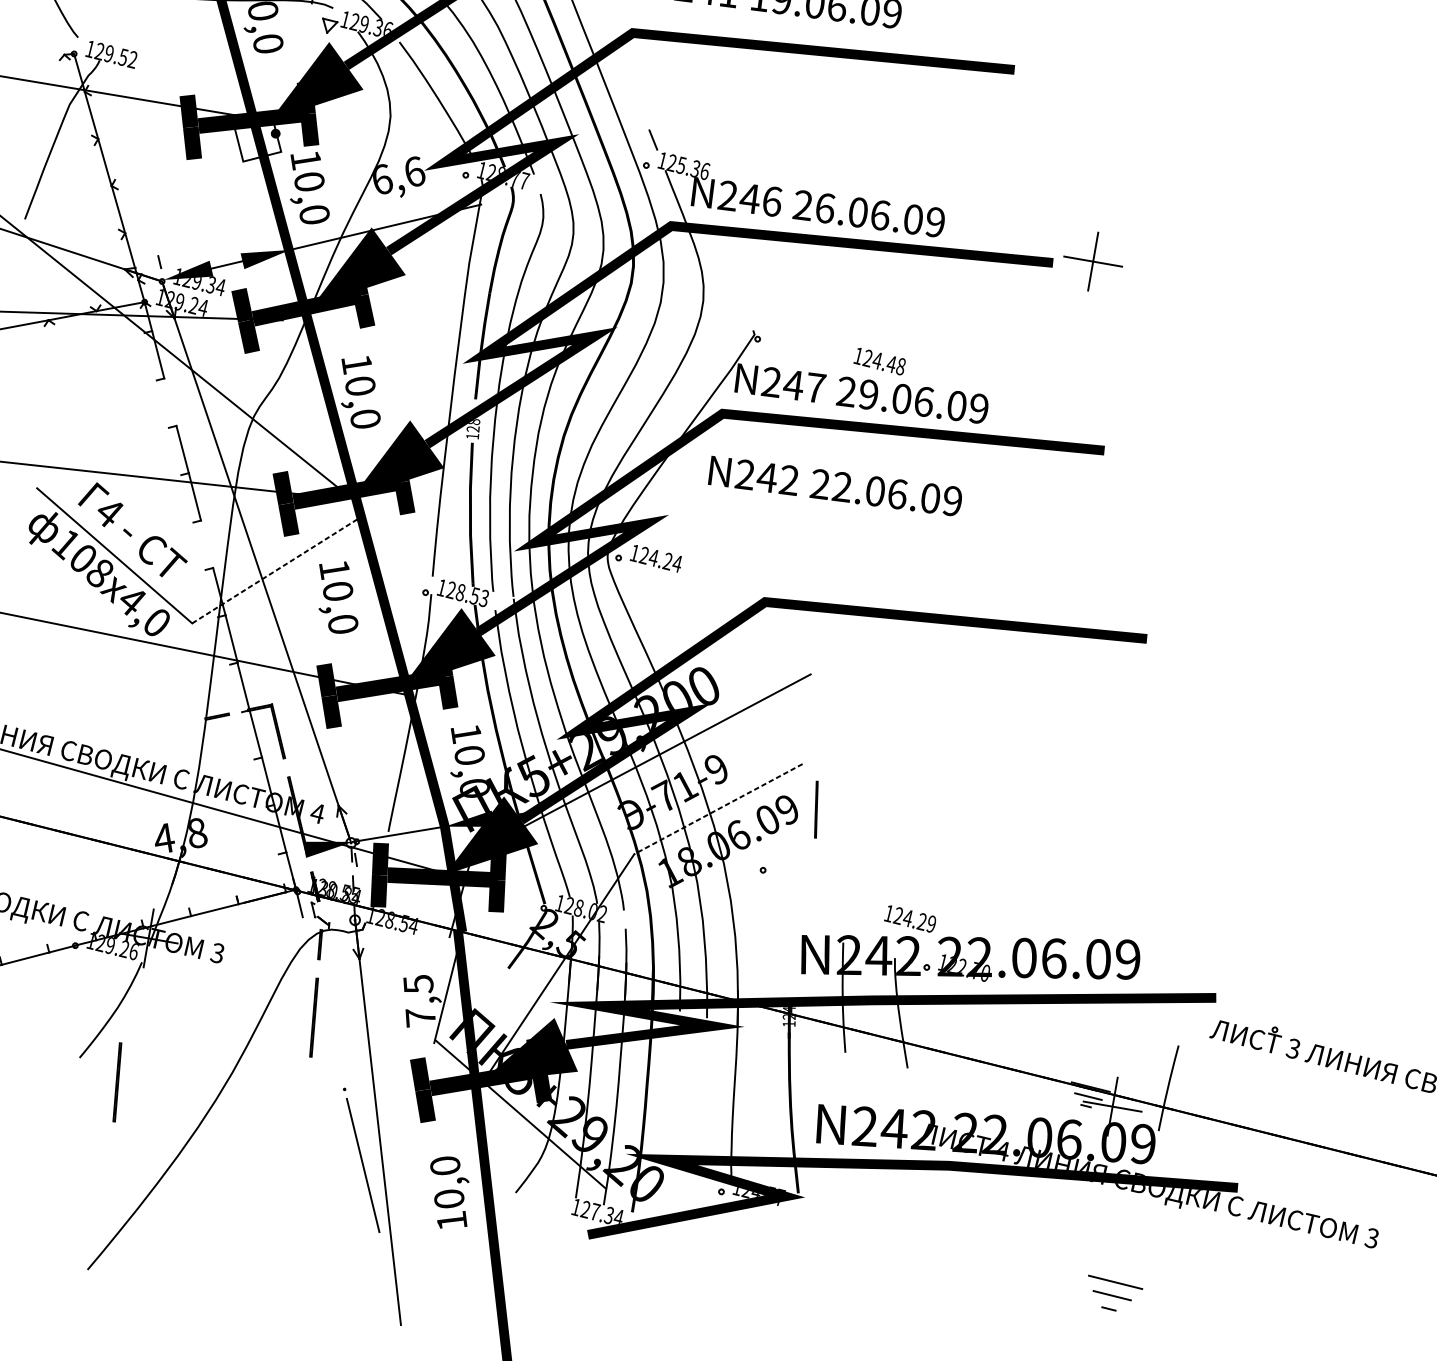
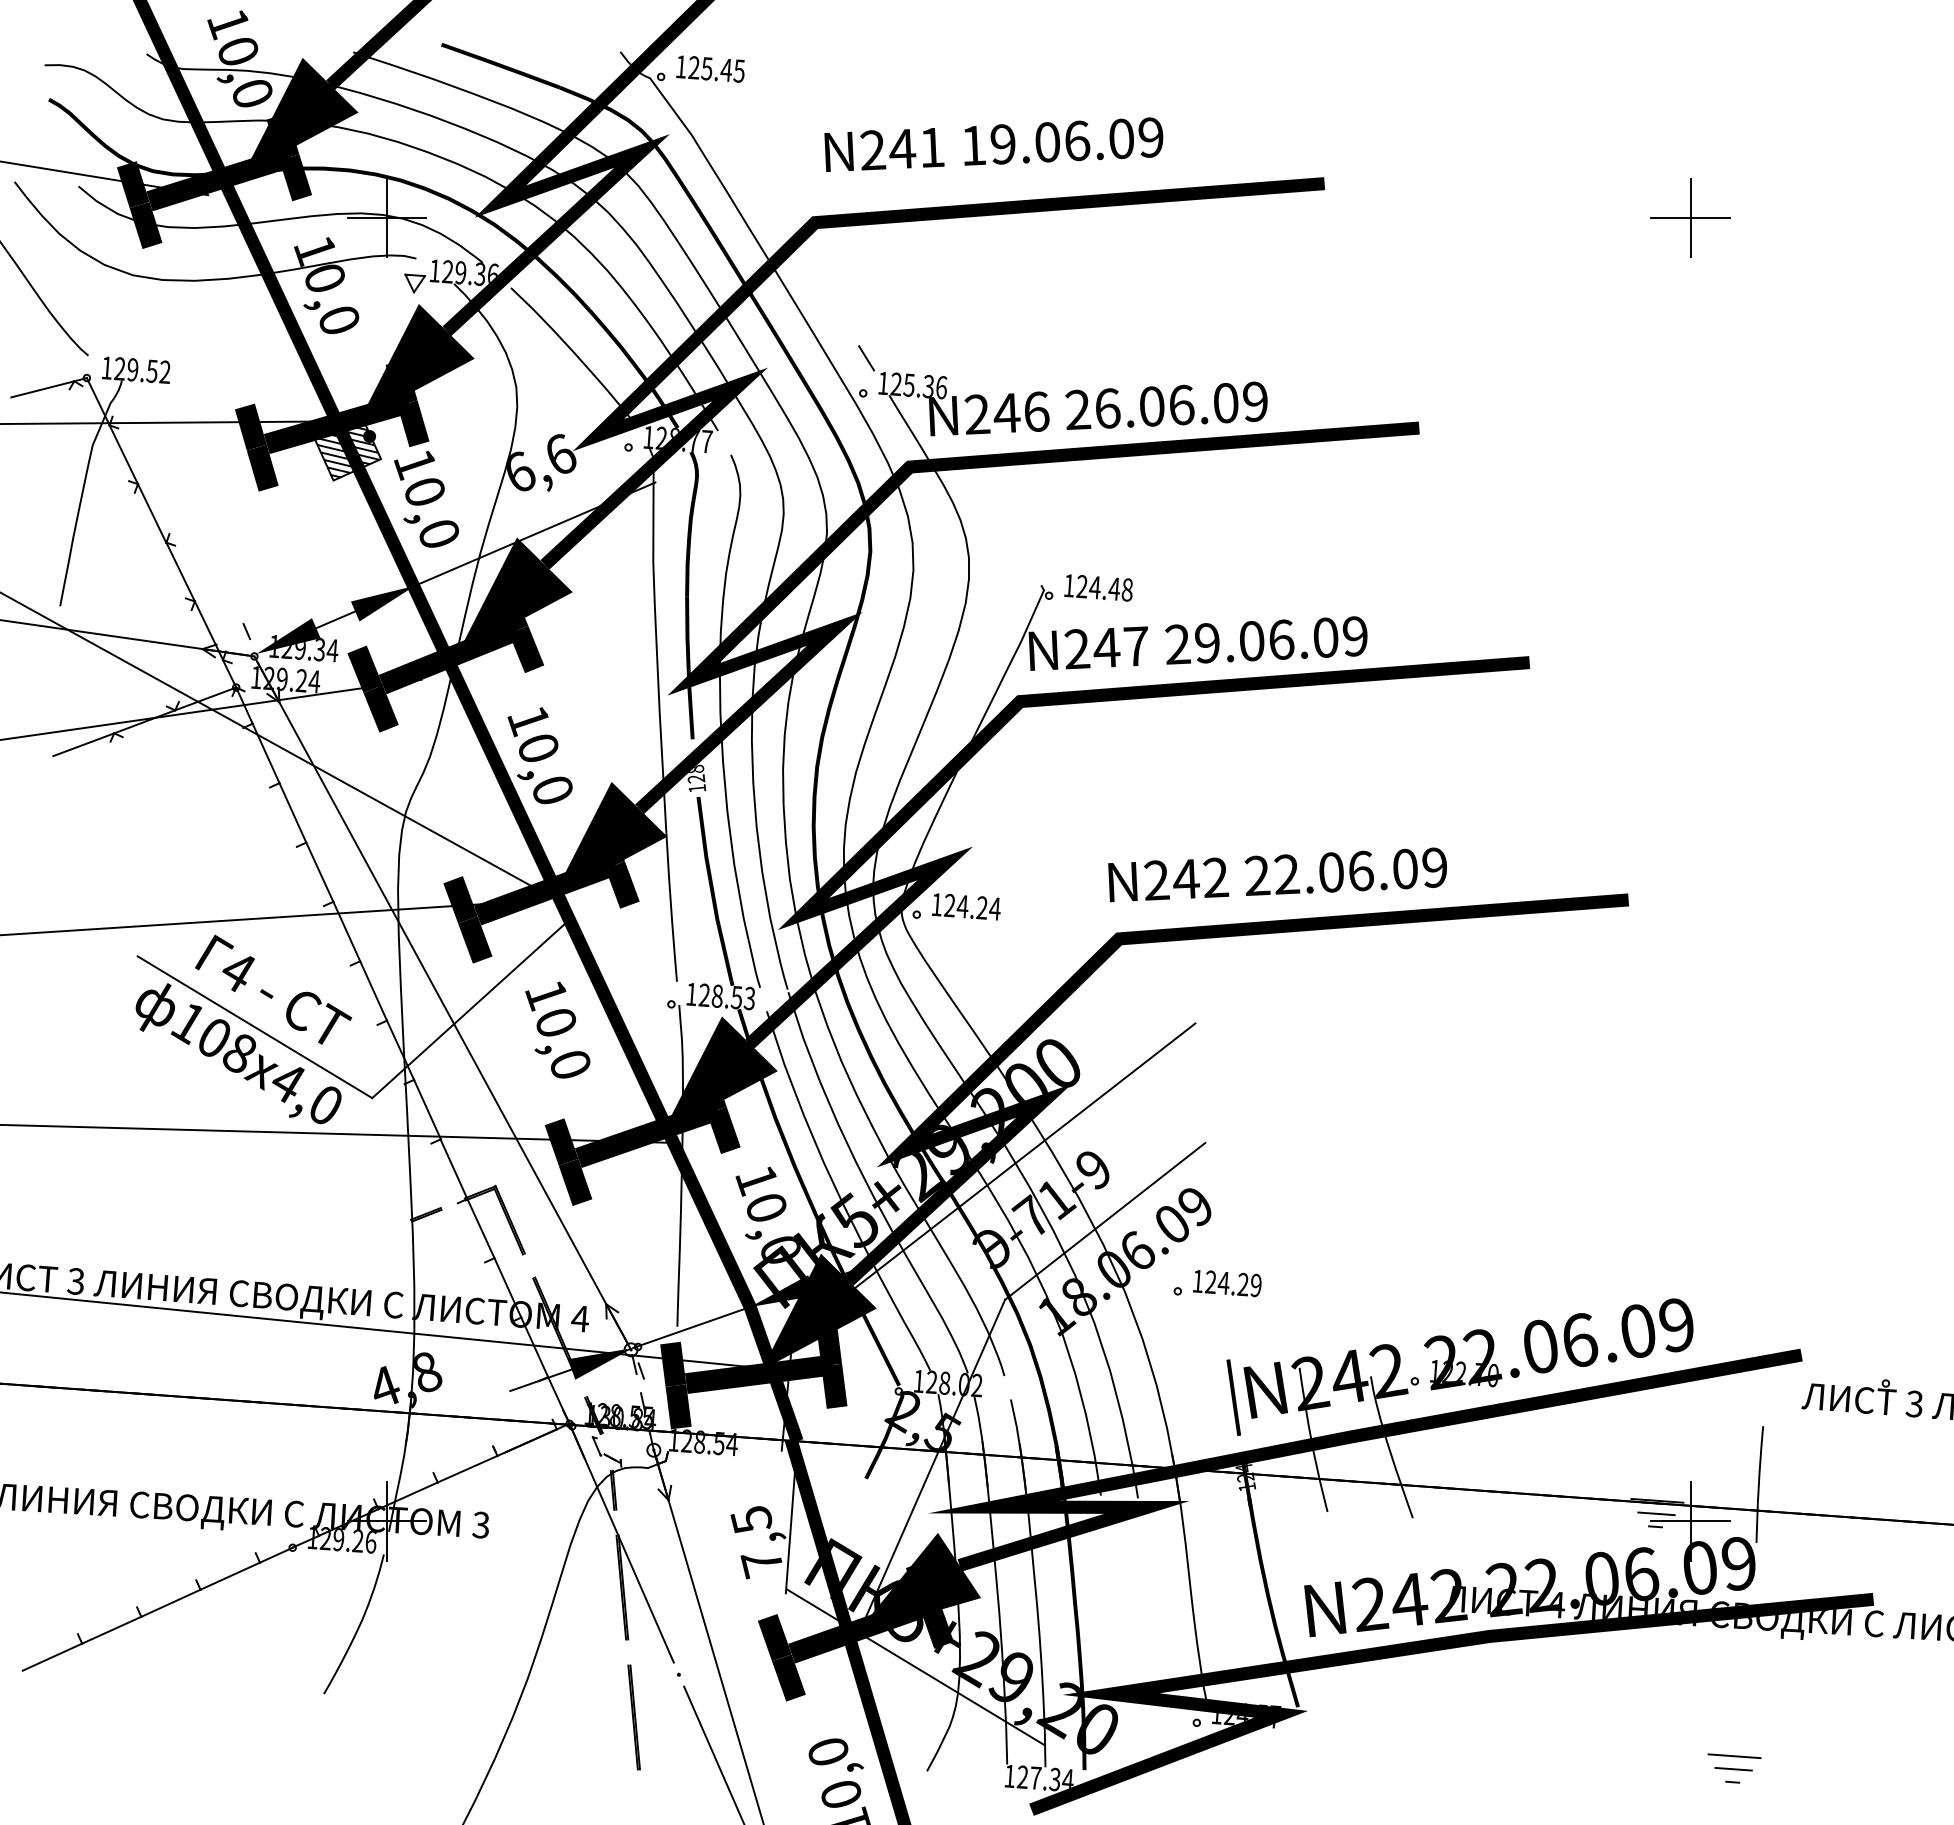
line: (39, 56) -> (42, 389), added
hatch: (257, 137) -> (346, 445), added
part: (1093, 261) -> (1690, 217), moved
text: (879, 361) -> (1098, 587), moved
line: (170, 401) -> (292, 812), added
text: (835, 485) -> (1277, 874), moved
line: (207, 543) -> (373, 990), added
line: (276, 570) -> (470, 1009), dashed -> solid
line: (717, 809) -> (1104, 1221), dashed -> solid
line: (816, 809) -> (1233, 1397), moved
line: (280, 853) -> (540, 1380), added
text: (910, 919) -> (1227, 1283), moved
line: (319, 984) -> (621, 1542), added
part: (116, 1082) -> (633, 1717), moved
part: (1113, 1295) -> (1734, 1768), size x0.71

